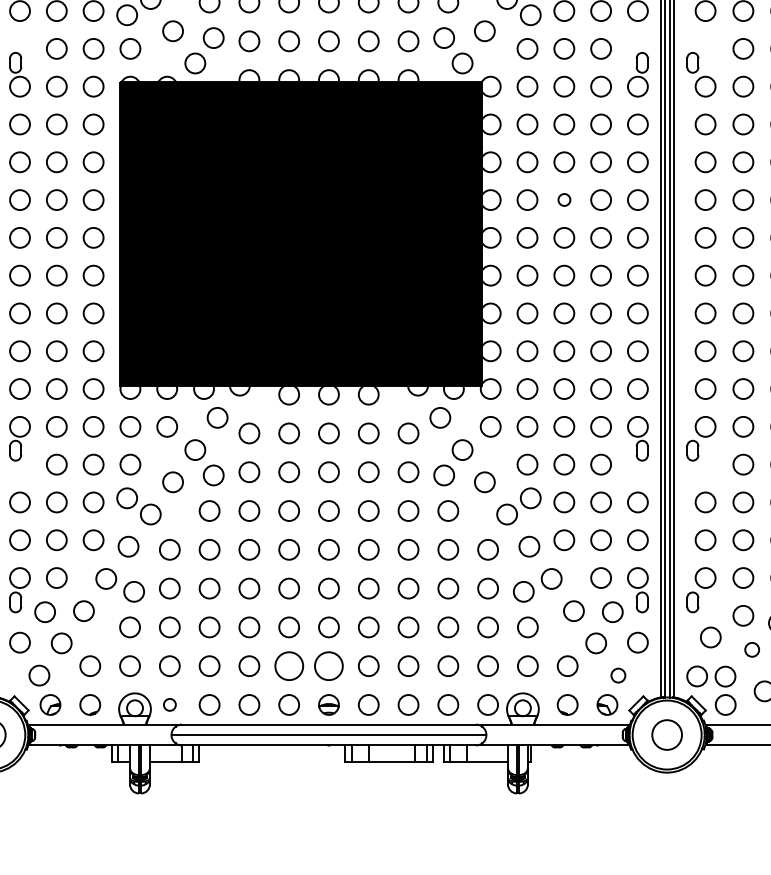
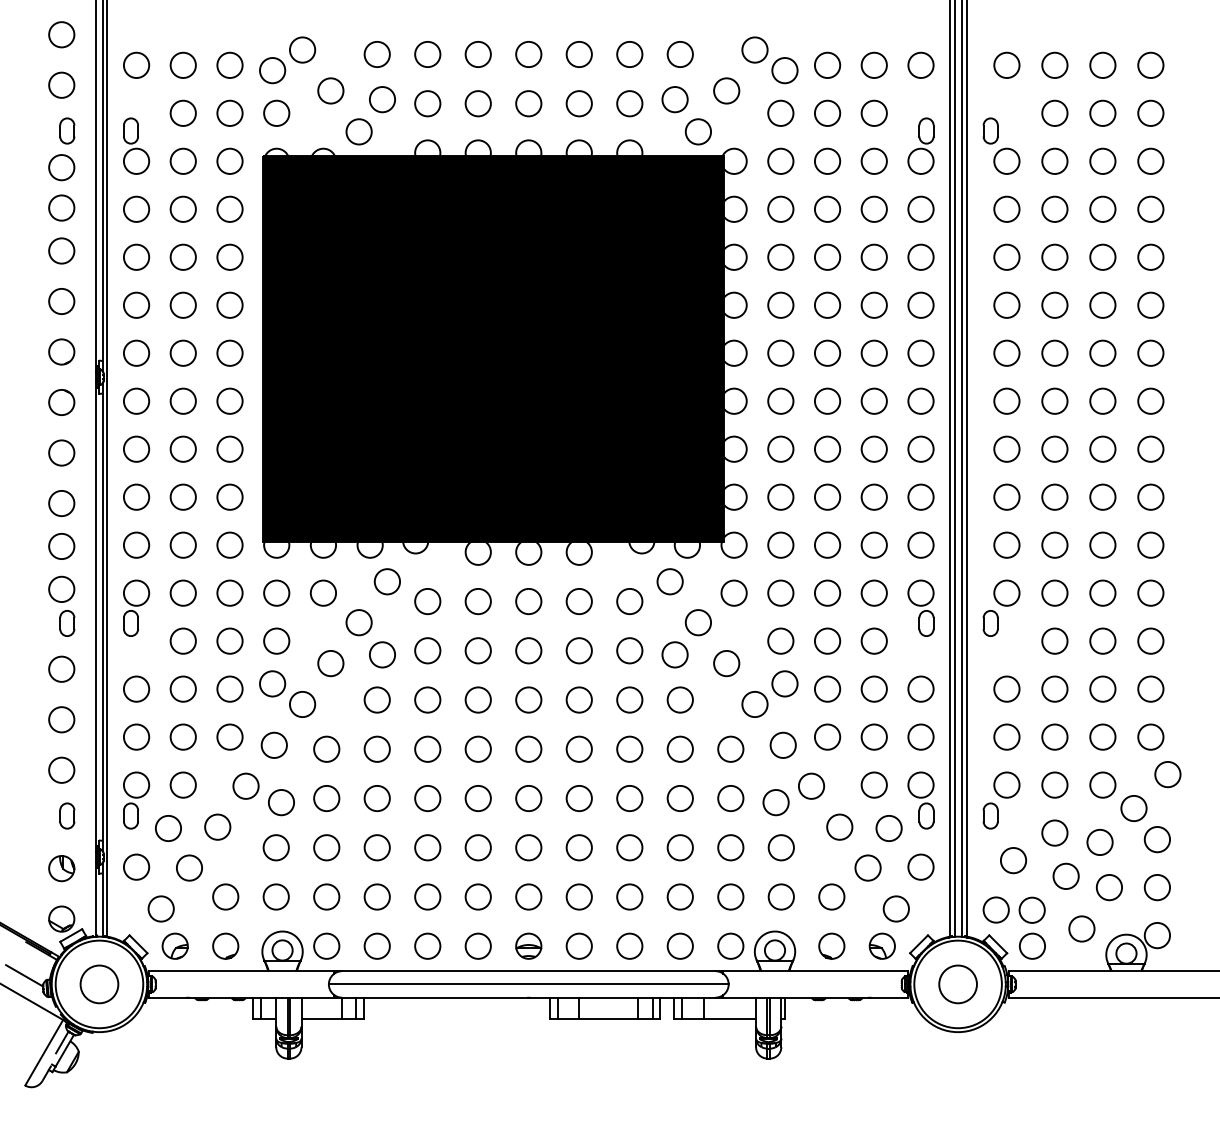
circle: (564, 199) -> (827, 304), size x1.67
circle: (751, 649) -> (1065, 875), size x1.43
circle: (288, 665) -> (477, 896), size x0.71
circle: (328, 665) -> (528, 896), size x0.71
circle: (617, 675) -> (895, 908), size x1.43
circle: (169, 704) -> (326, 945), size x1.67

